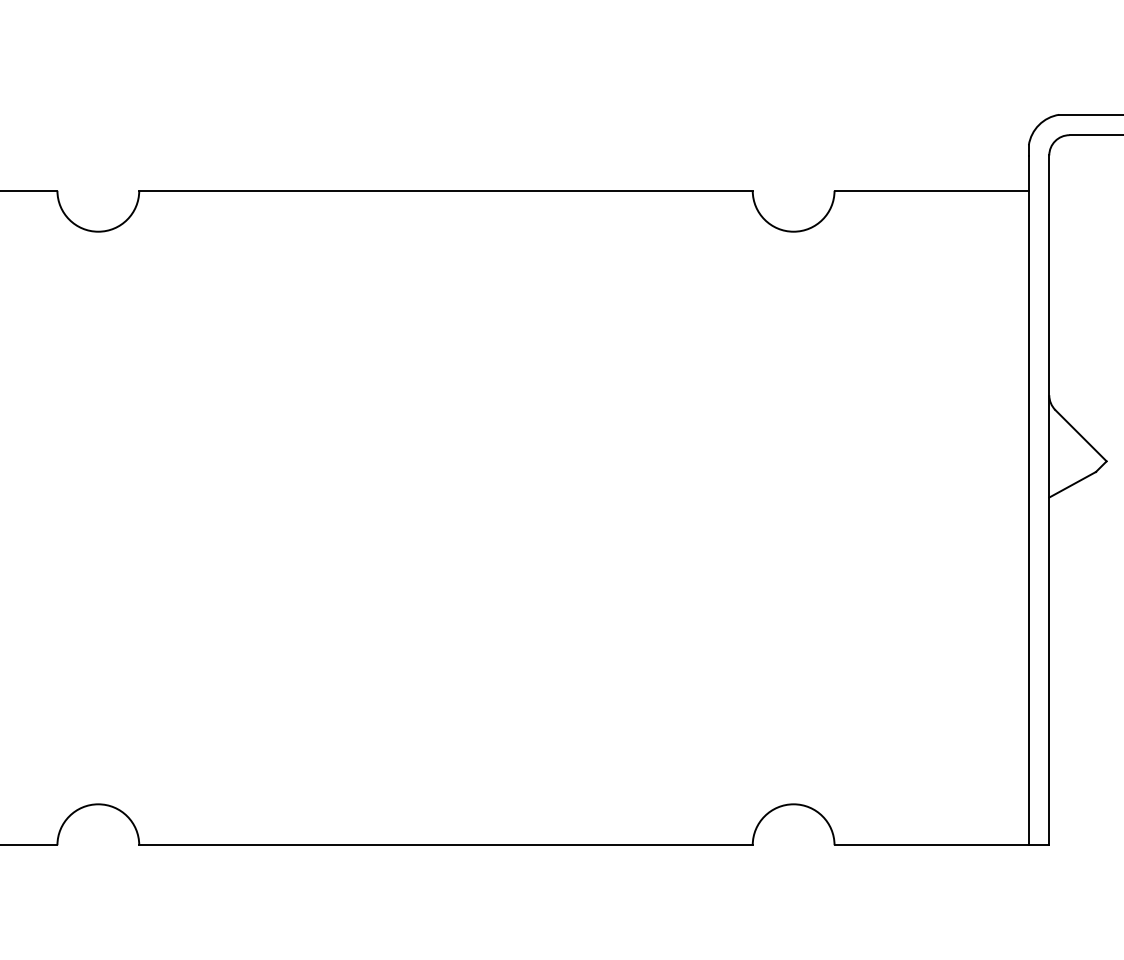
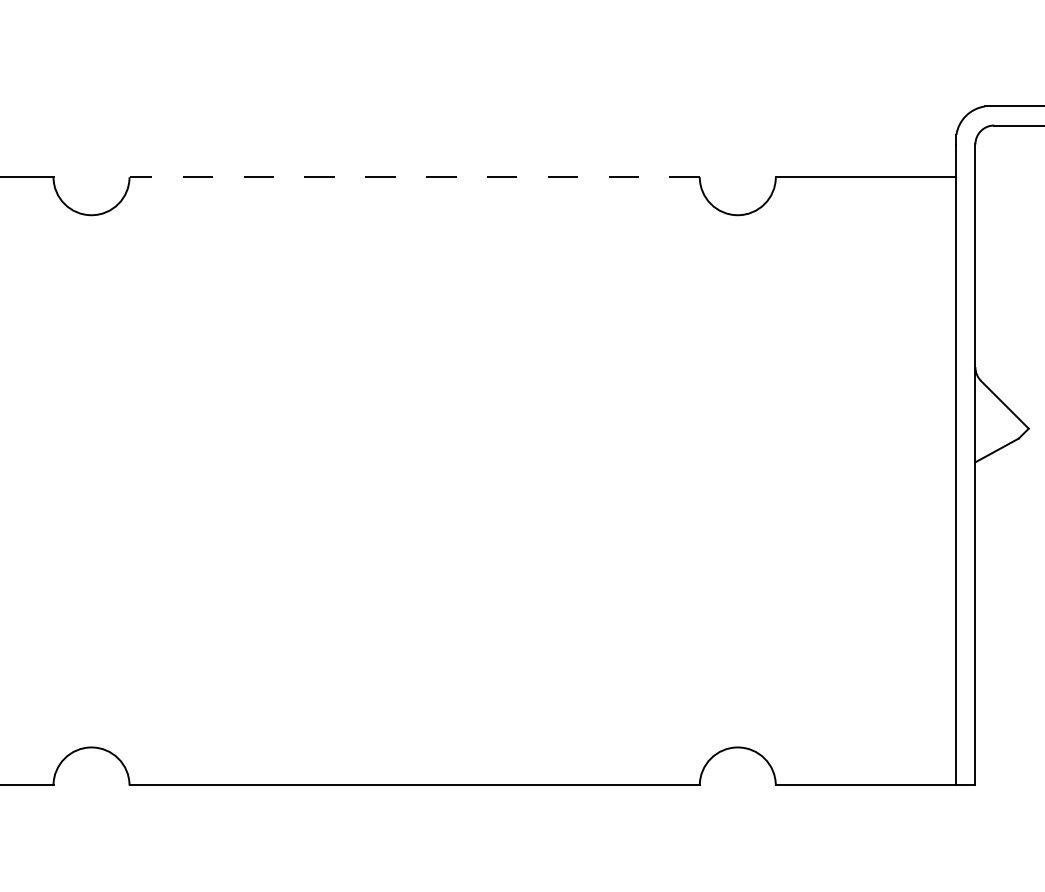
line: (446, 190) -> (415, 176), solid -> dashed

